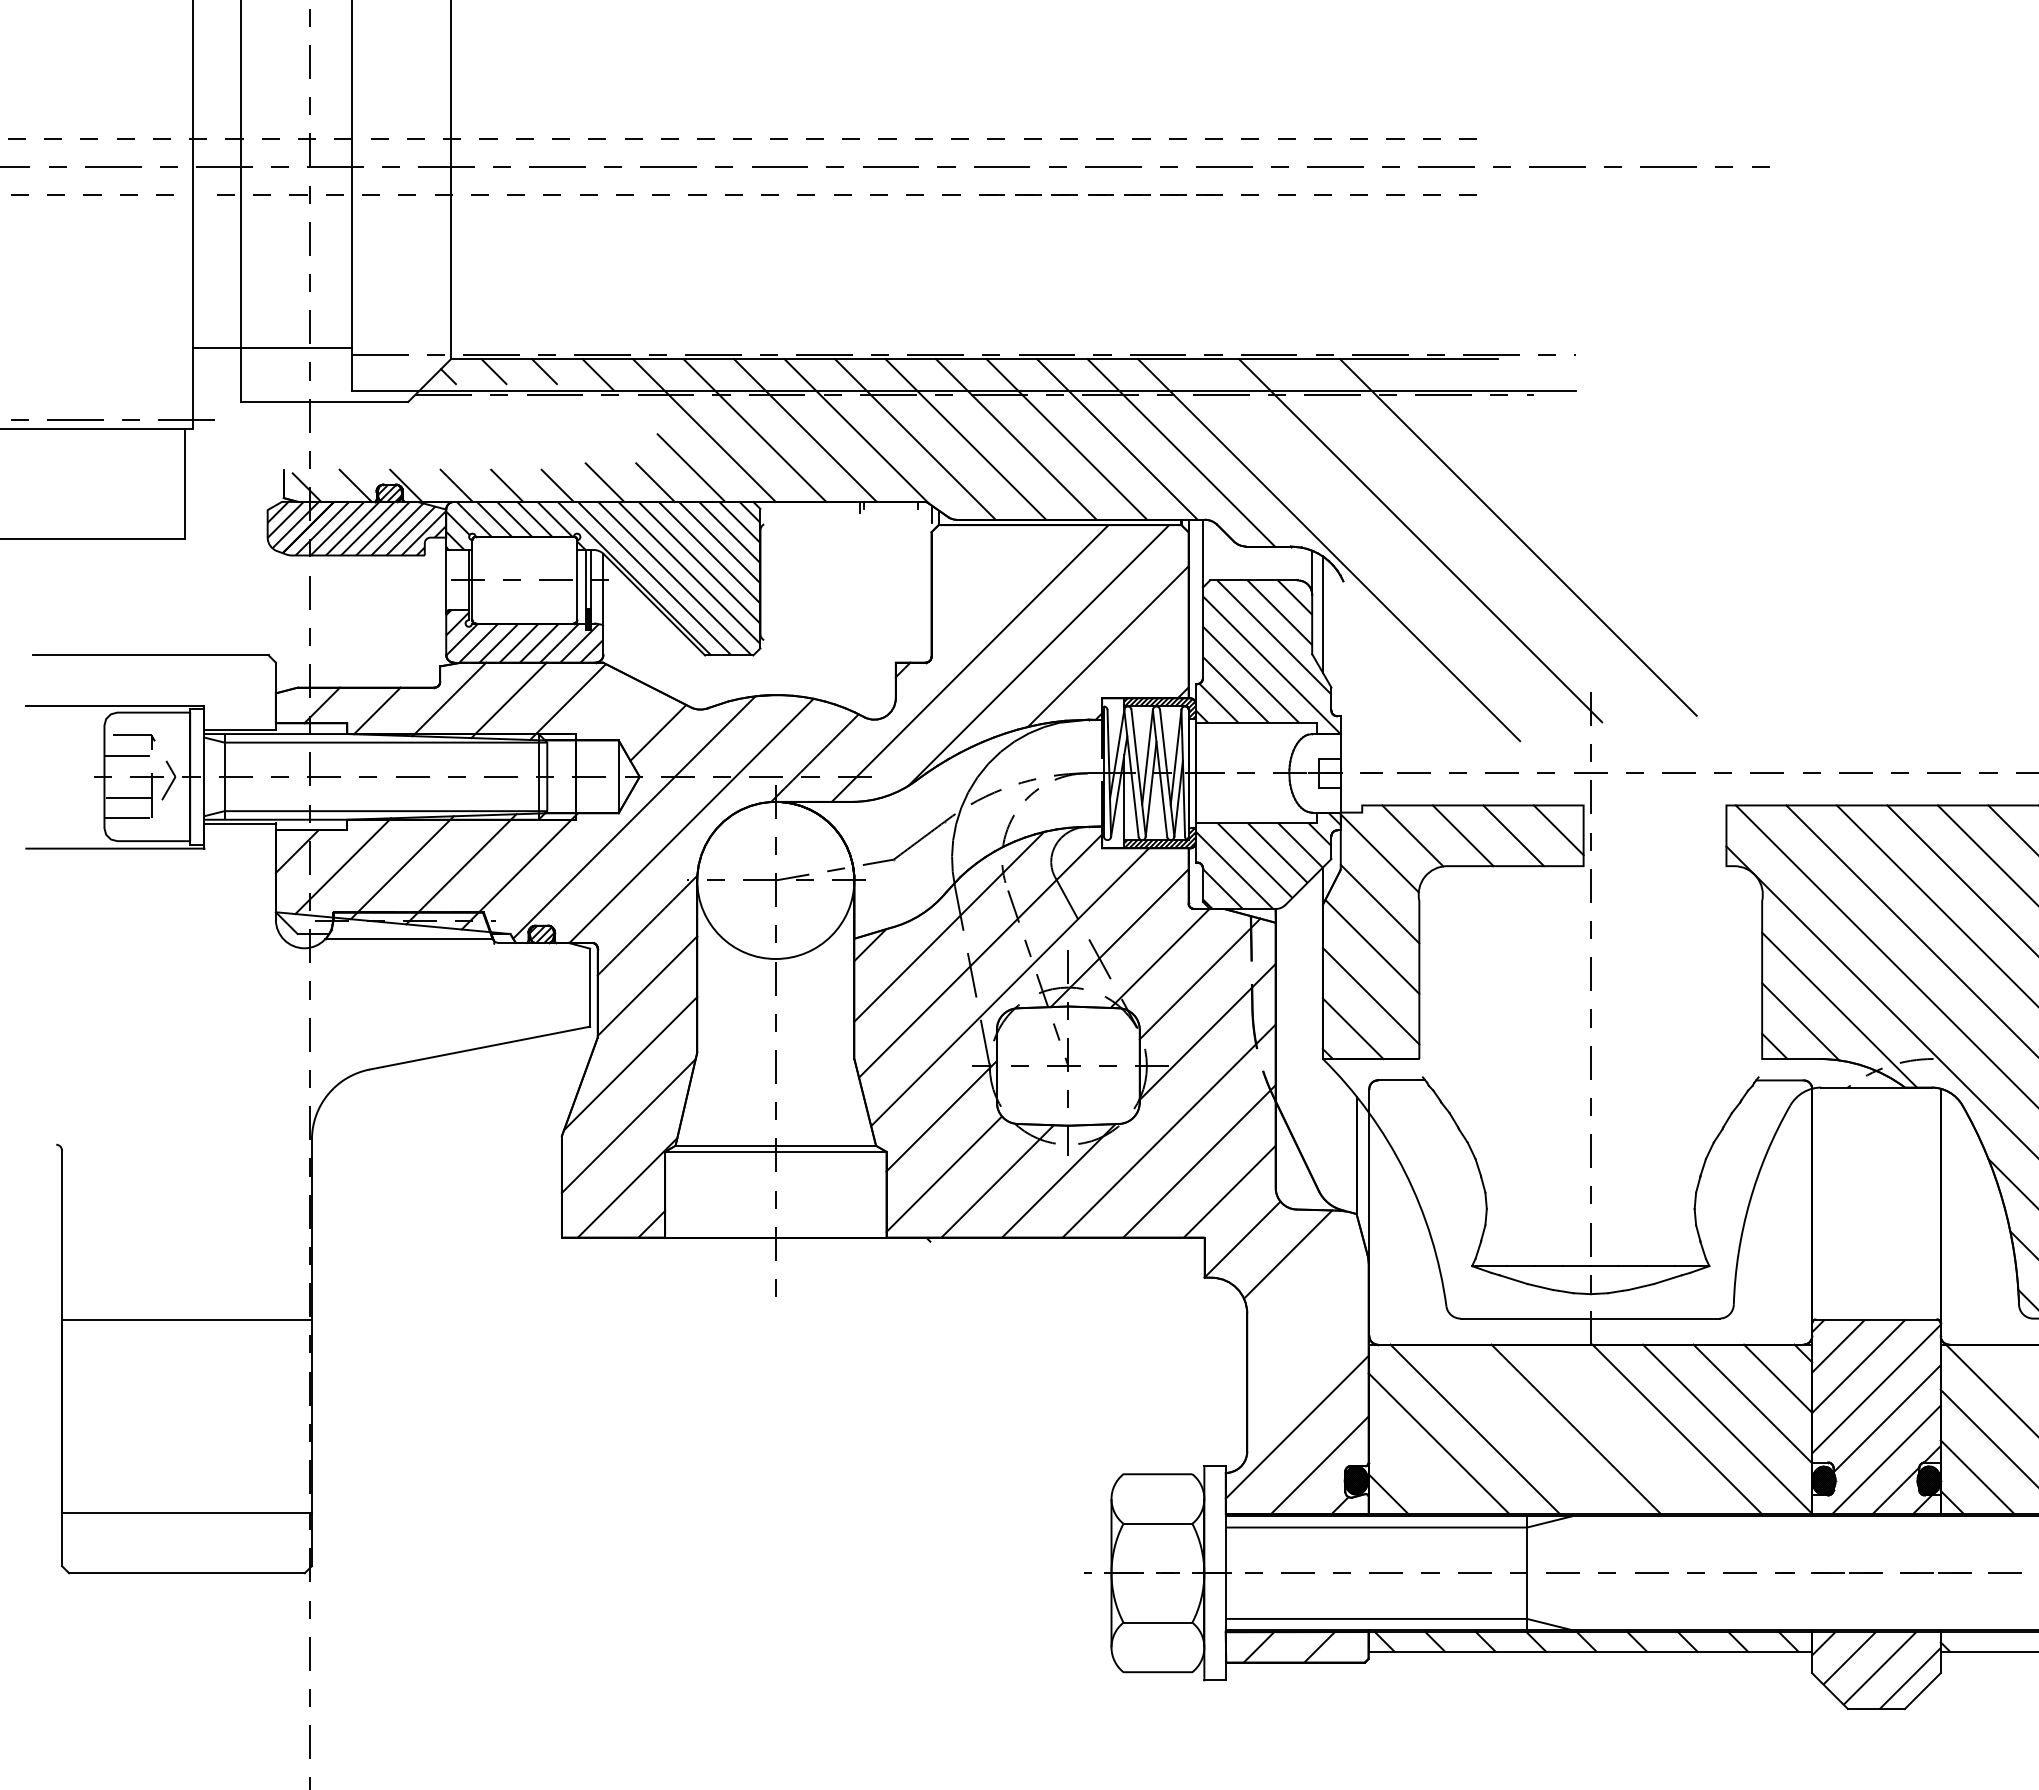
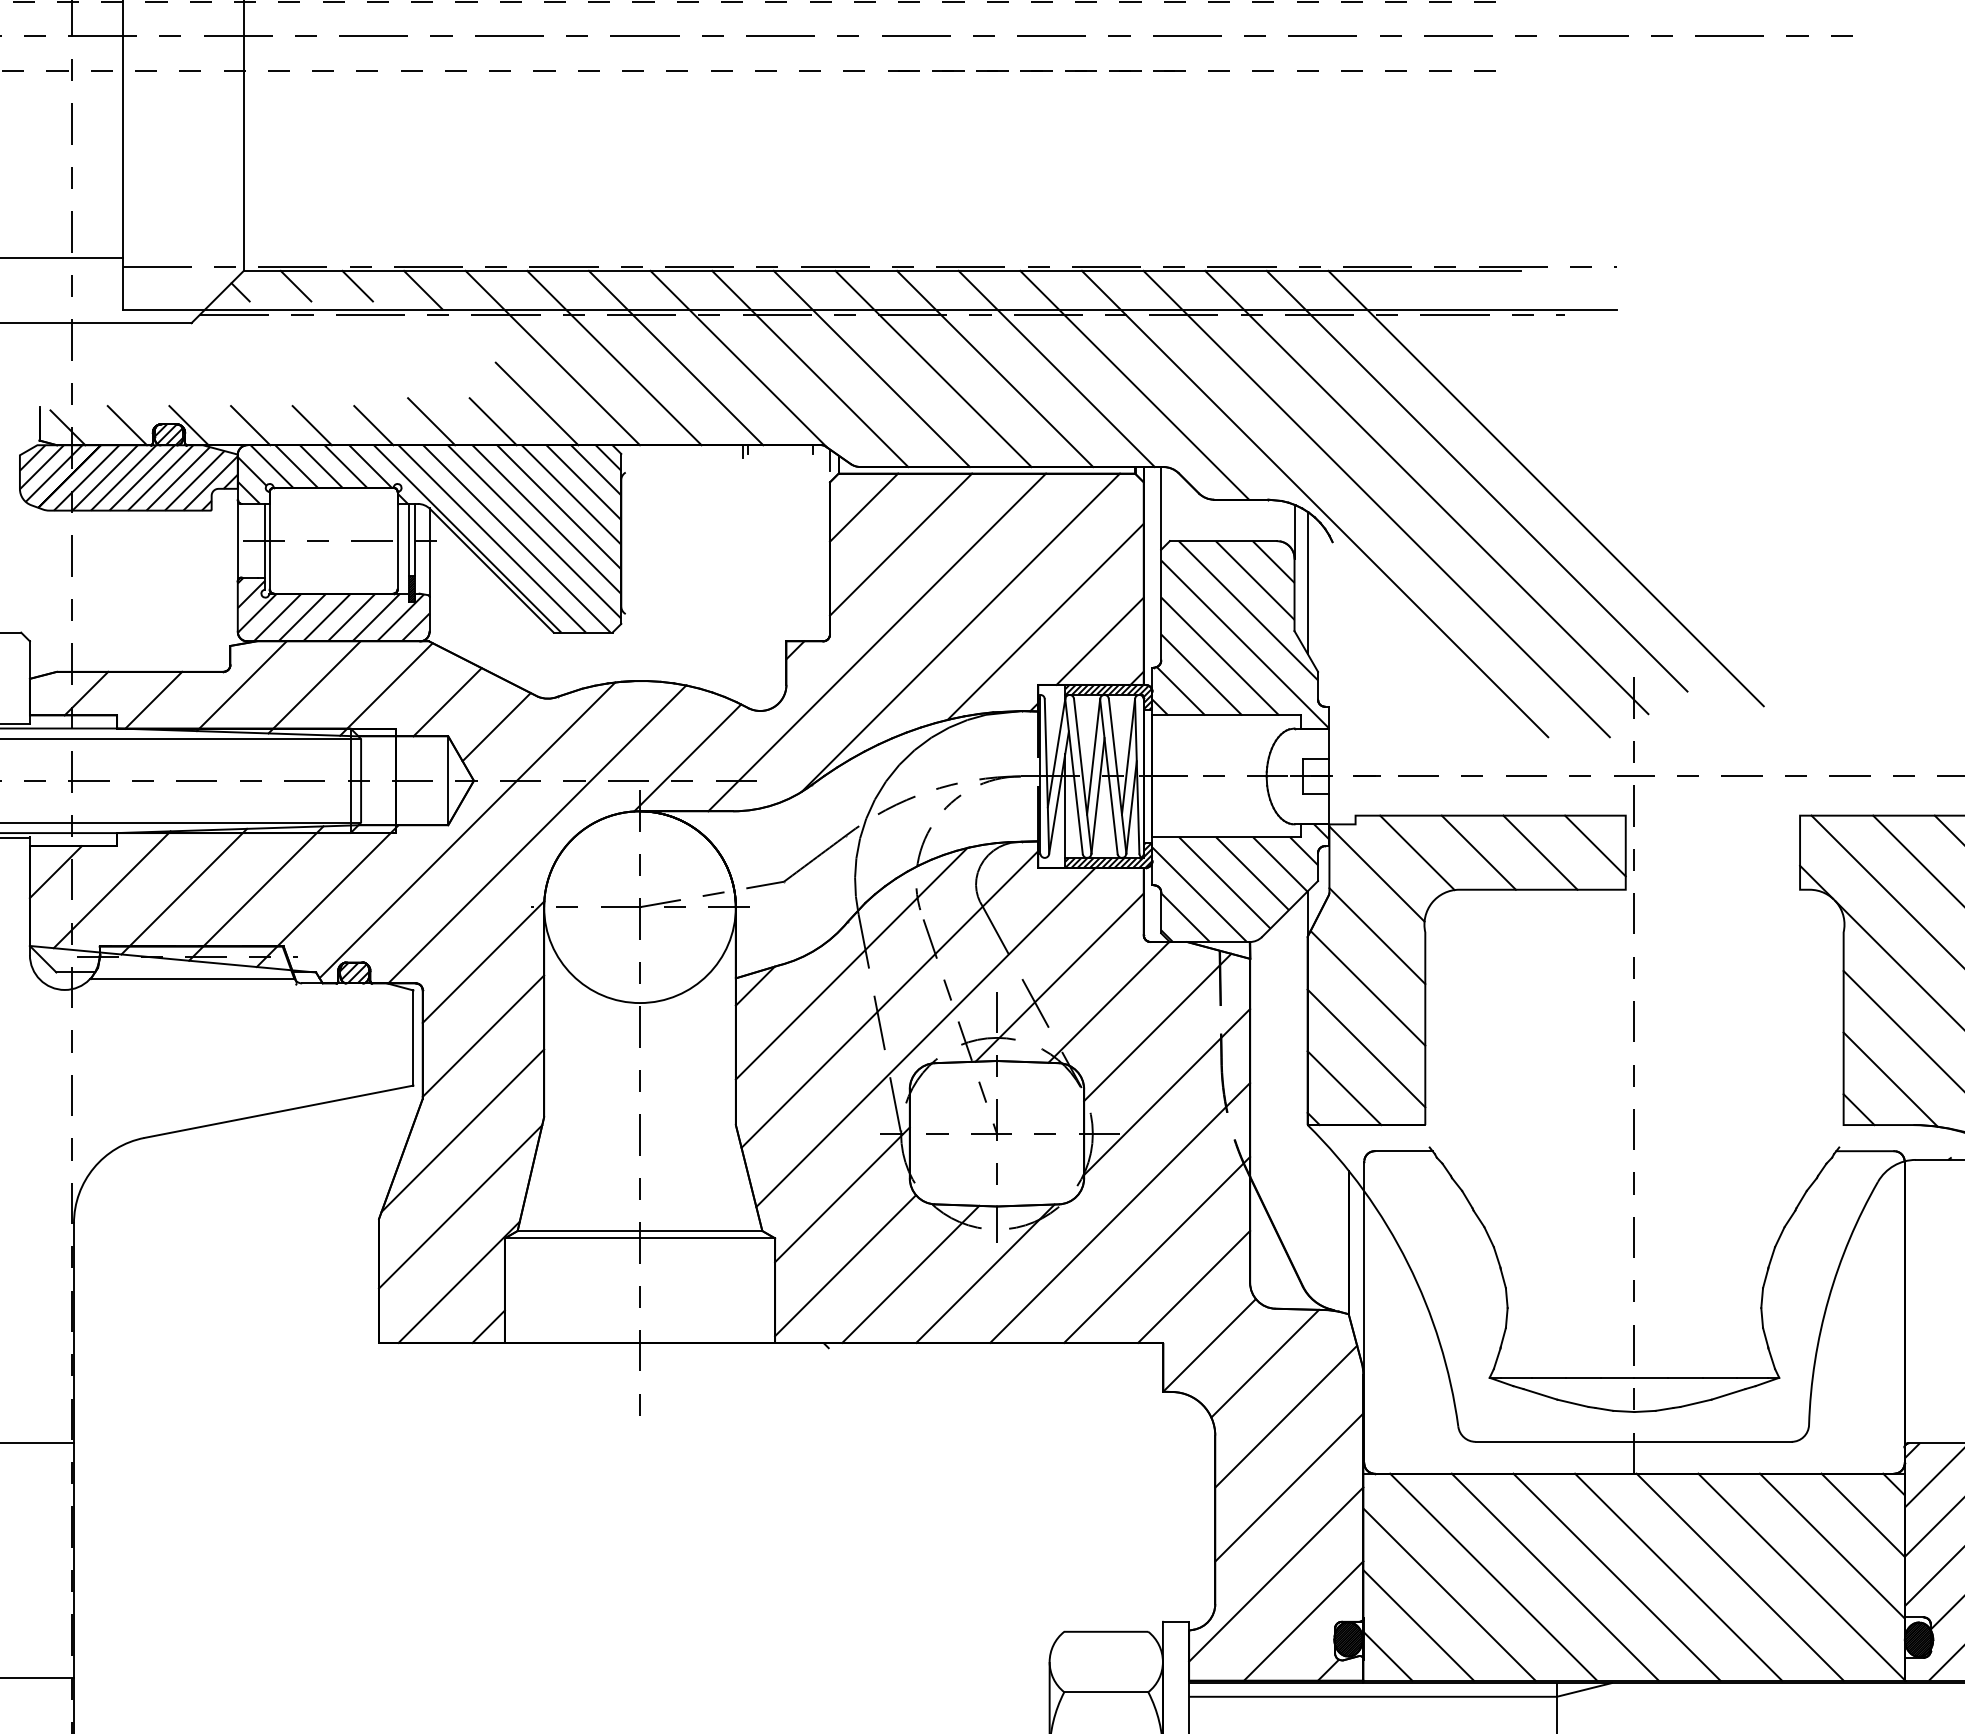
line: (1461, 531) -> (1476, 481), added
line: (1379, 550) -> (1376, 504), added
line: (959, 553) -> (864, 508), added
line: (989, 583) -> (900, 544), added
line: (1152, 662) -> (1099, 641), added
line: (618, 712) -> (448, 702), added
line: (1305, 1297) -> (1286, 1416), added
line: (1307, 1355) -> (1288, 1486), added
line: (1525, 1429) -> (1554, 1577), added
line: (1626, 1429) -> (1678, 1577), added
line: (1413, 1468) -> (1418, 1624), added

